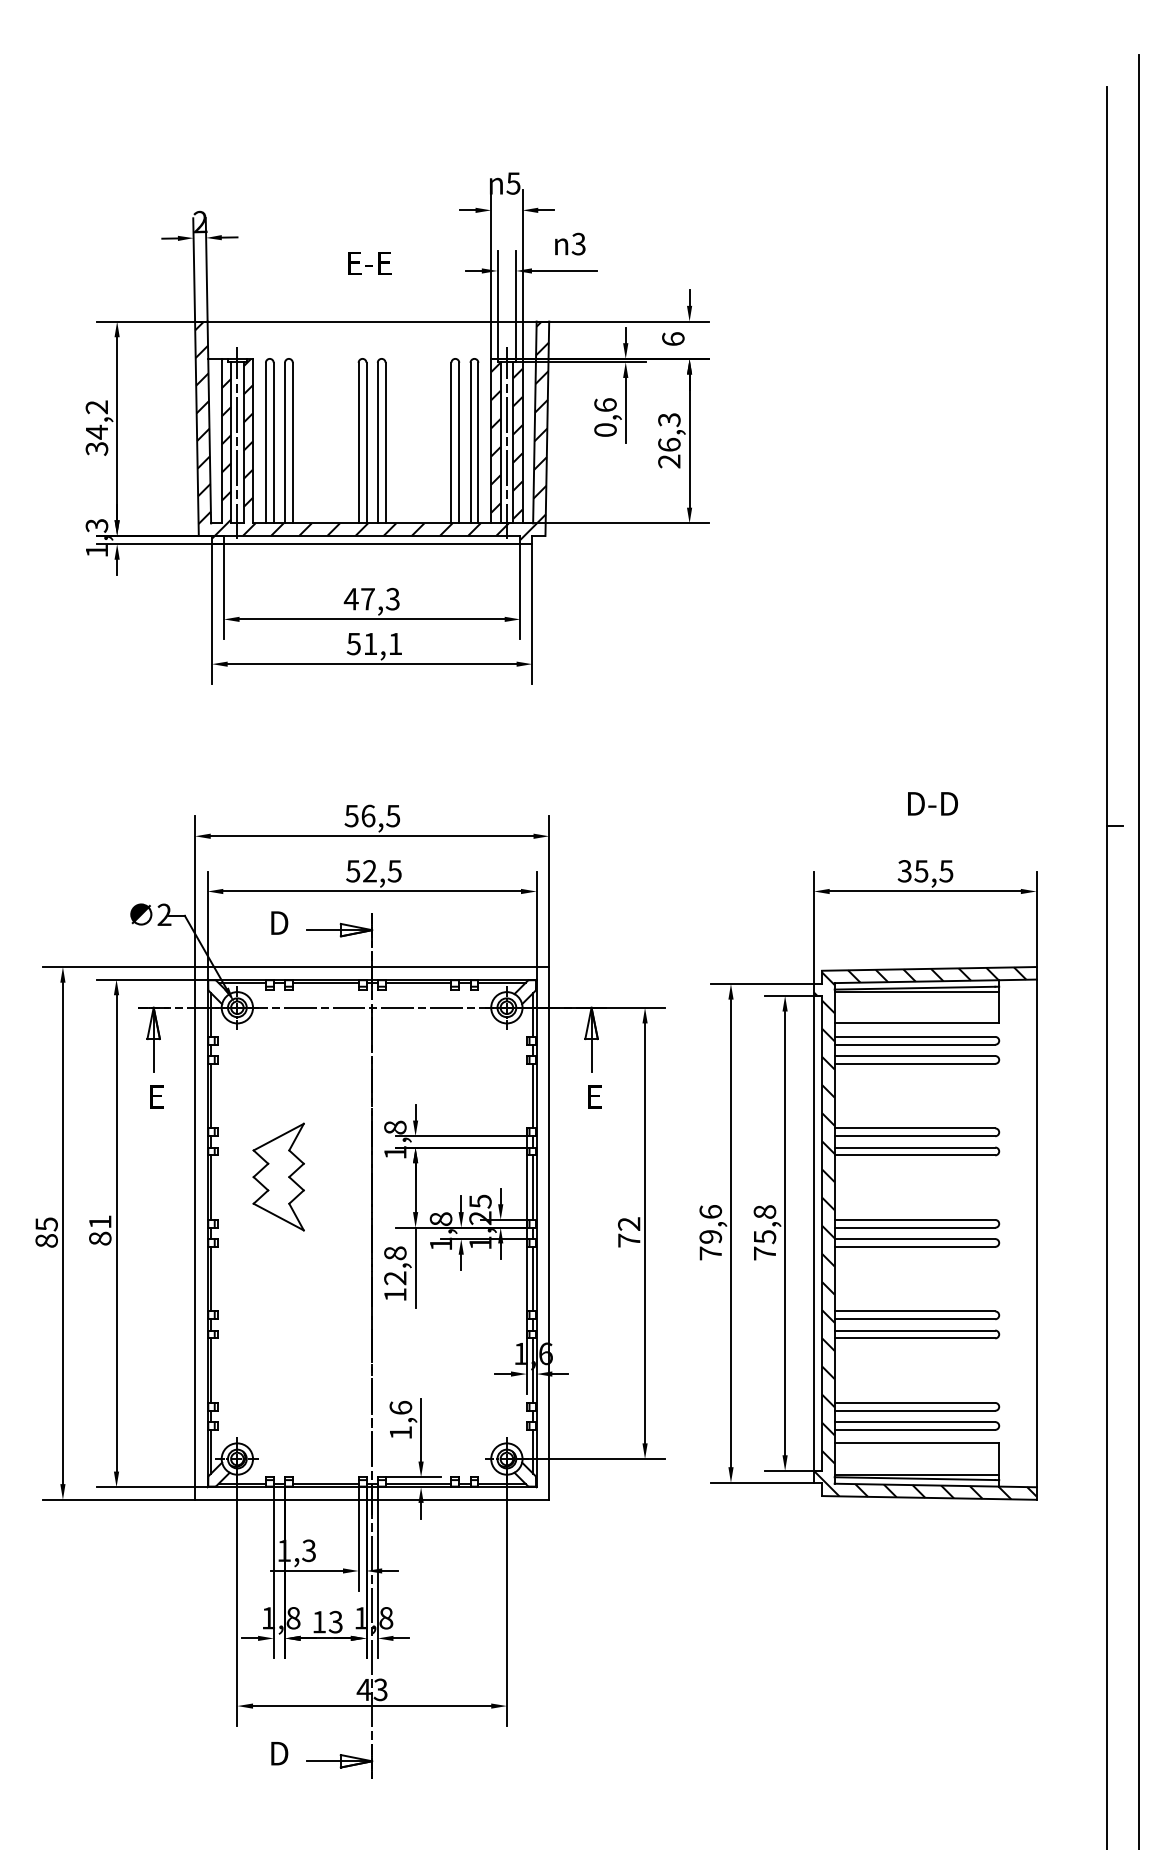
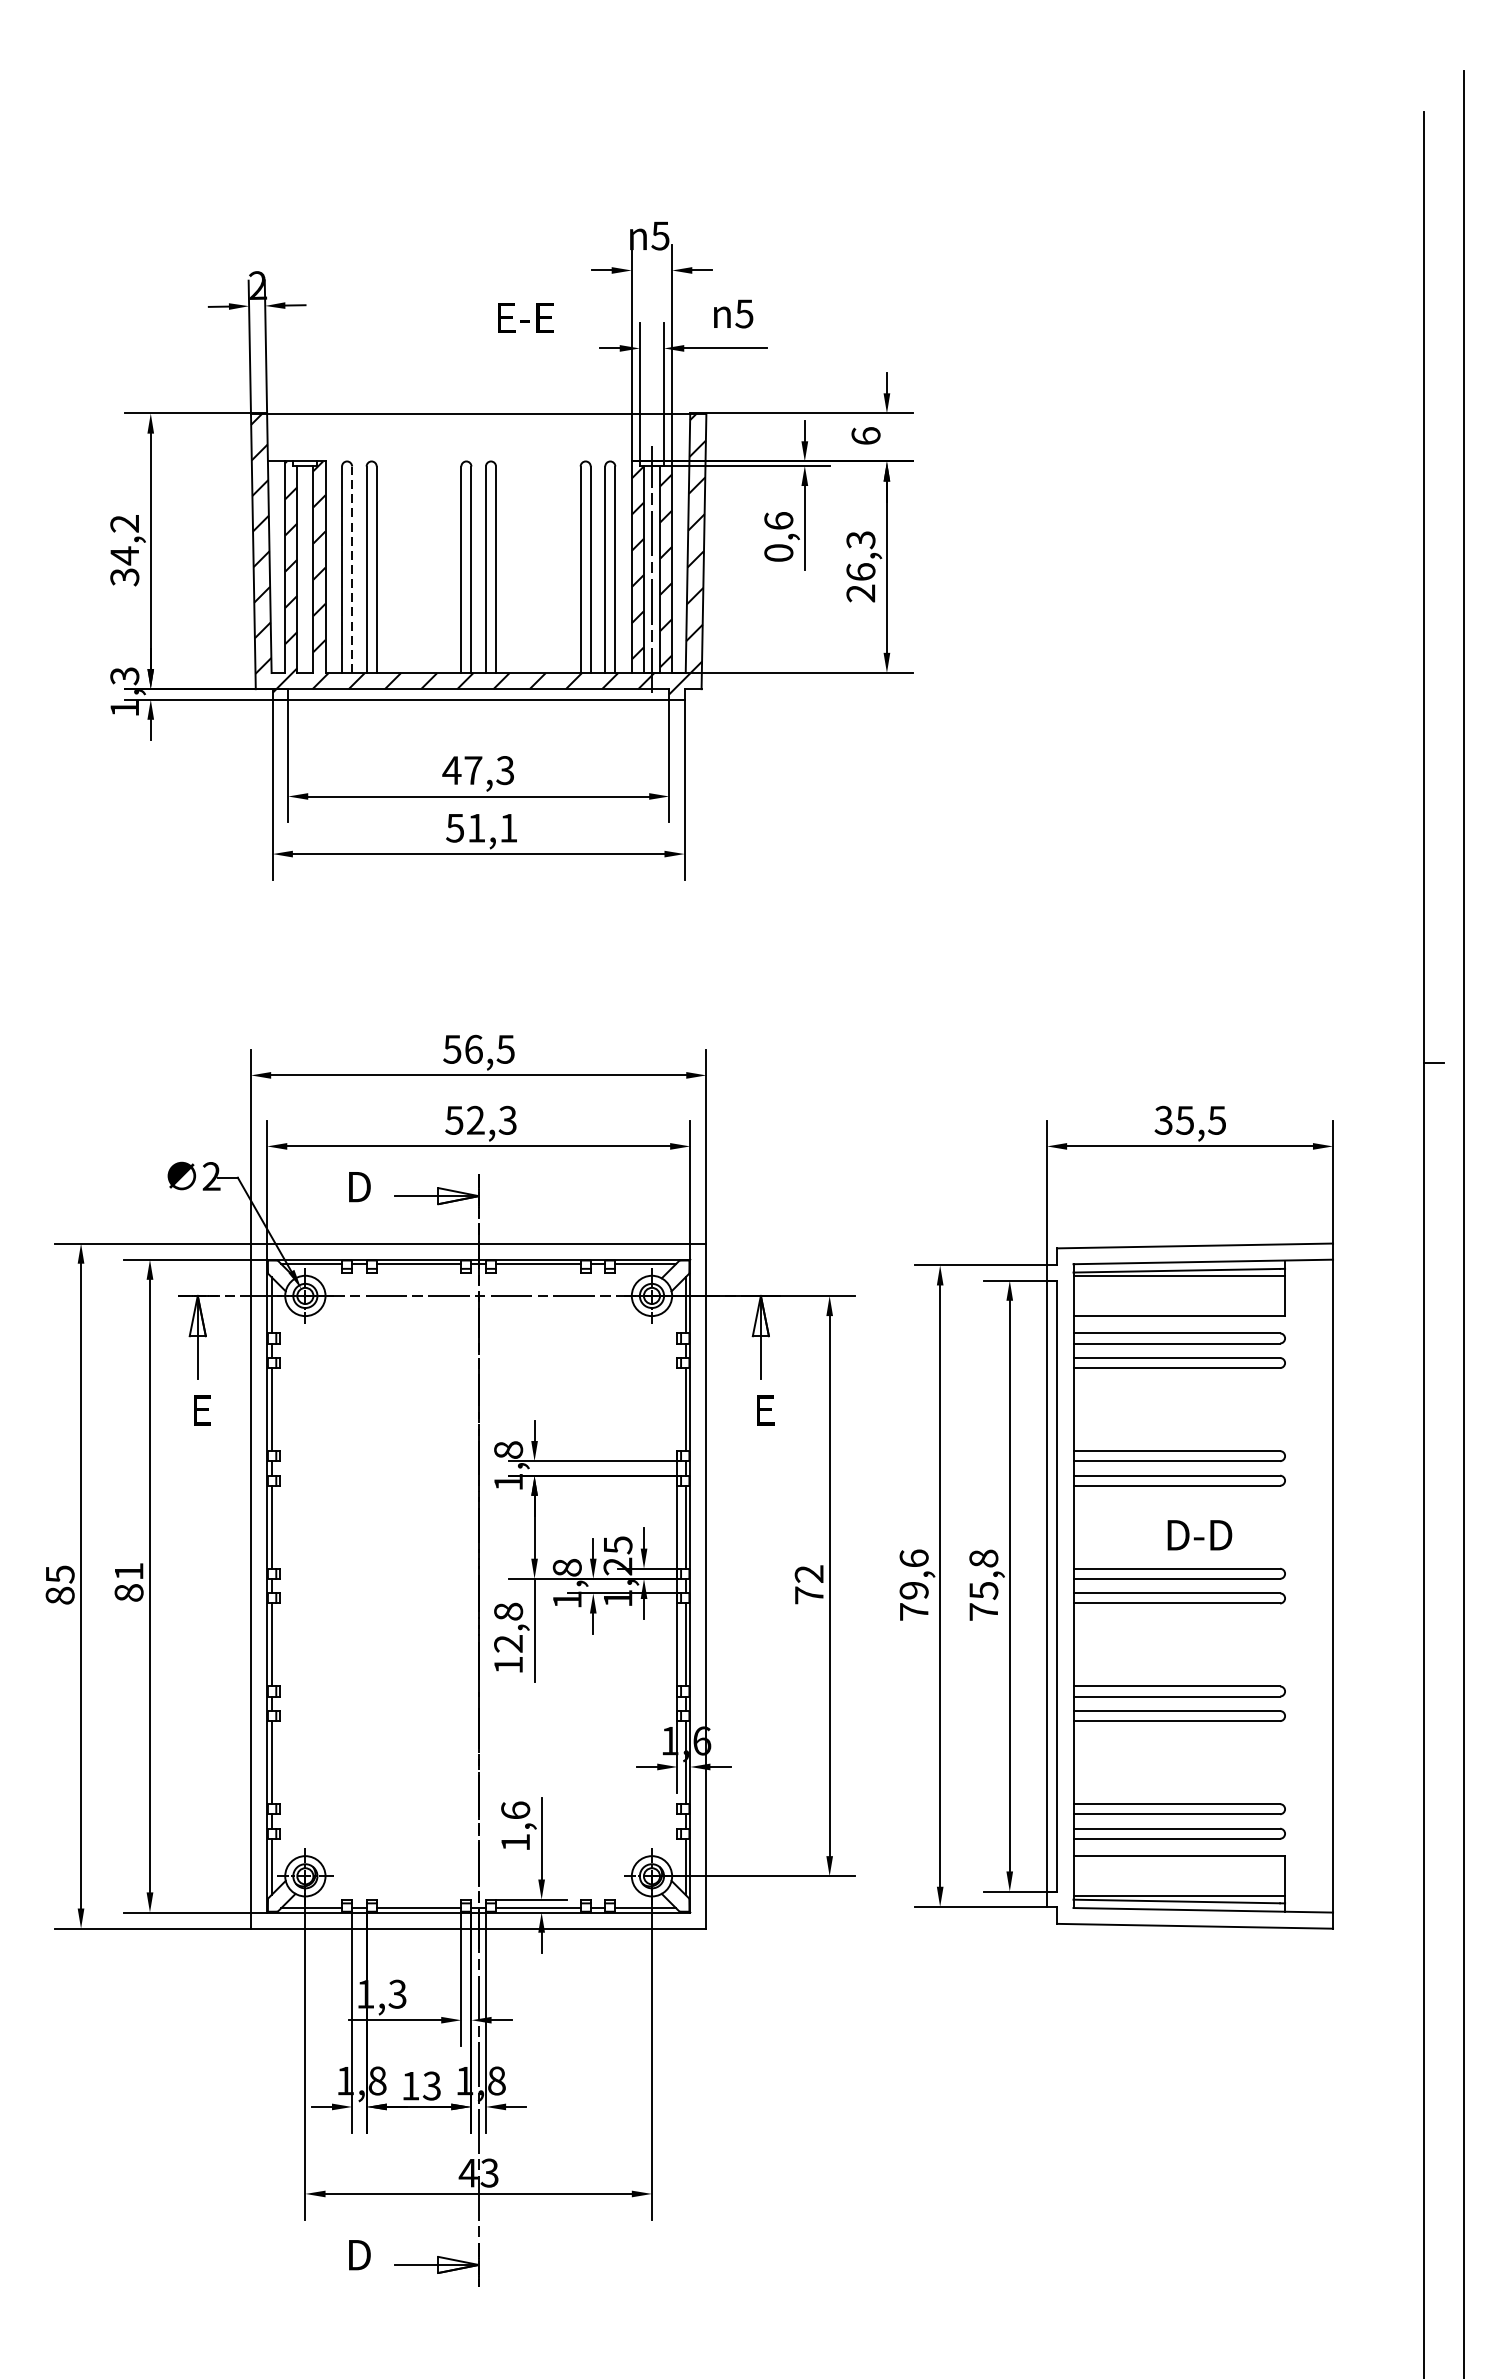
text: (578, 243) -> (744, 313), 3 -> 5
text: (369, 263) -> (525, 318), moved
line: (237, 442) -> (305, 569), removed
line: (273, 442) -> (351, 569), solid -> dashed
text: (932, 803) -> (1199, 1534), moved
text: (394, 870) -> (507, 1119), 52,5 -> 52,3
part: (278, 1176) -> (358, 1512), removed
hatch: (924, 1233) -> (1189, 1586), removed

